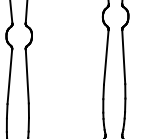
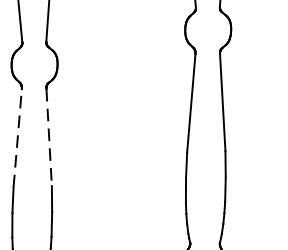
line: (9, 76) -> (17, 137), solid -> dashed
line: (27, 76) -> (49, 137), solid -> dashed

